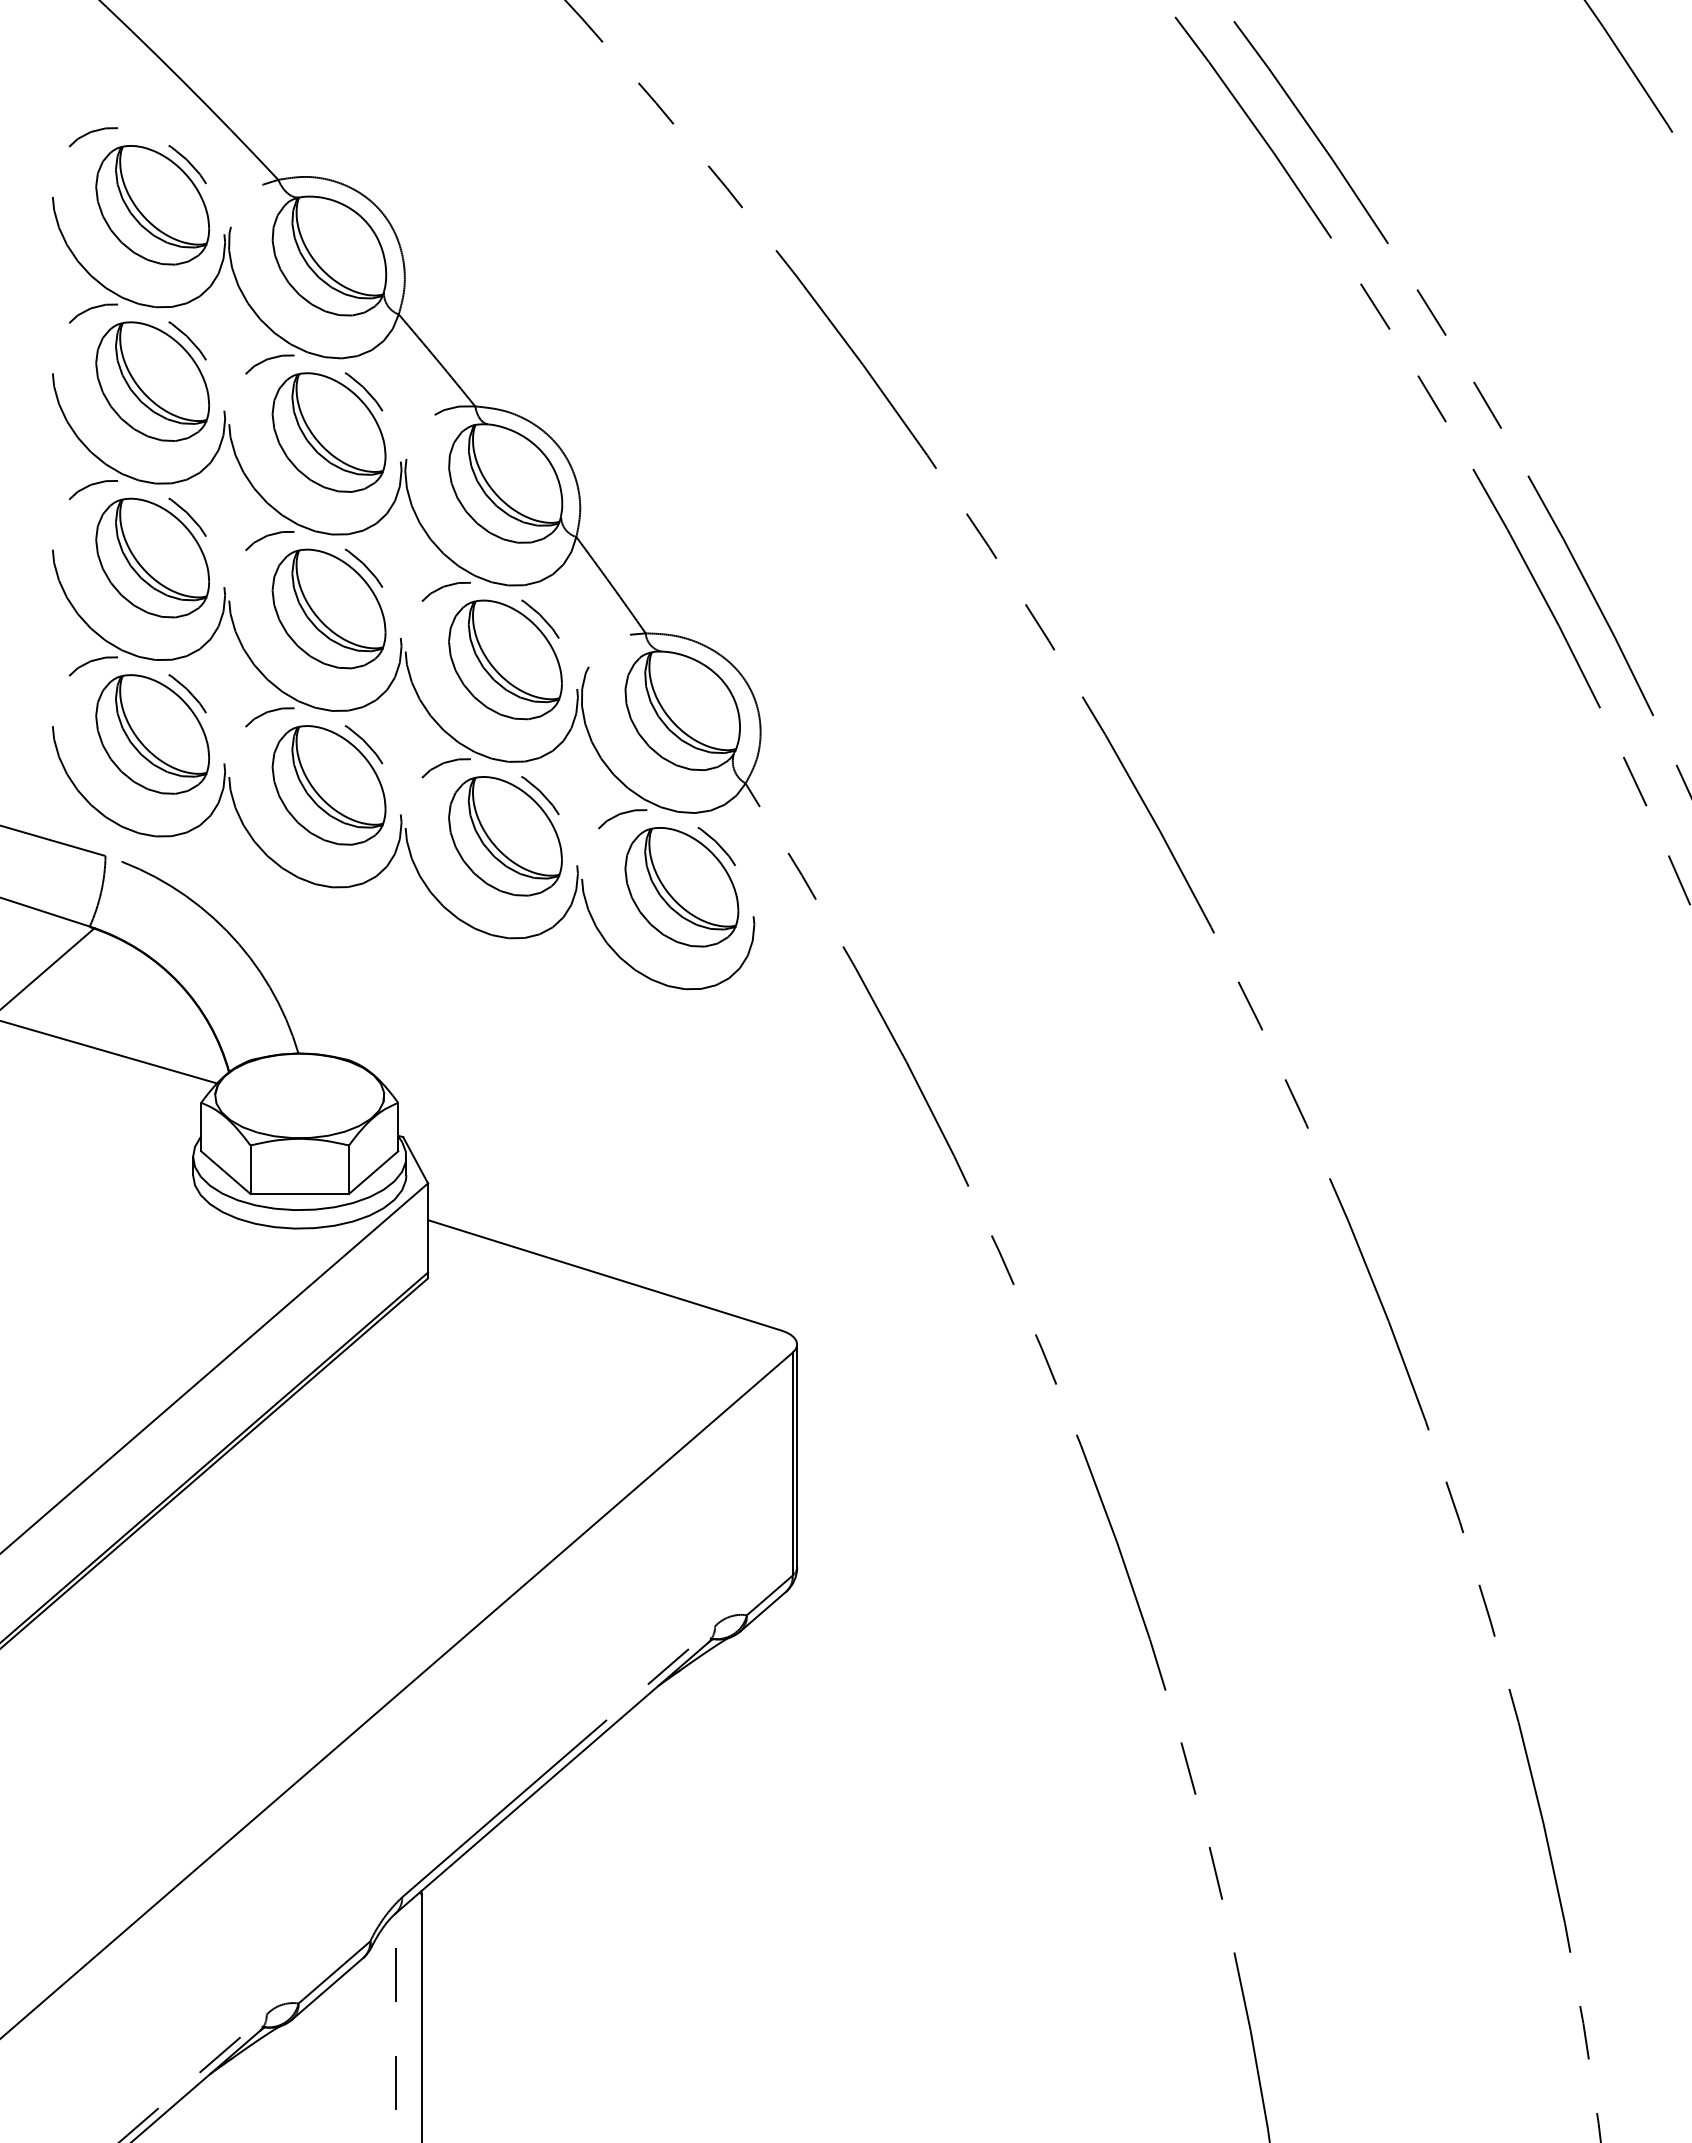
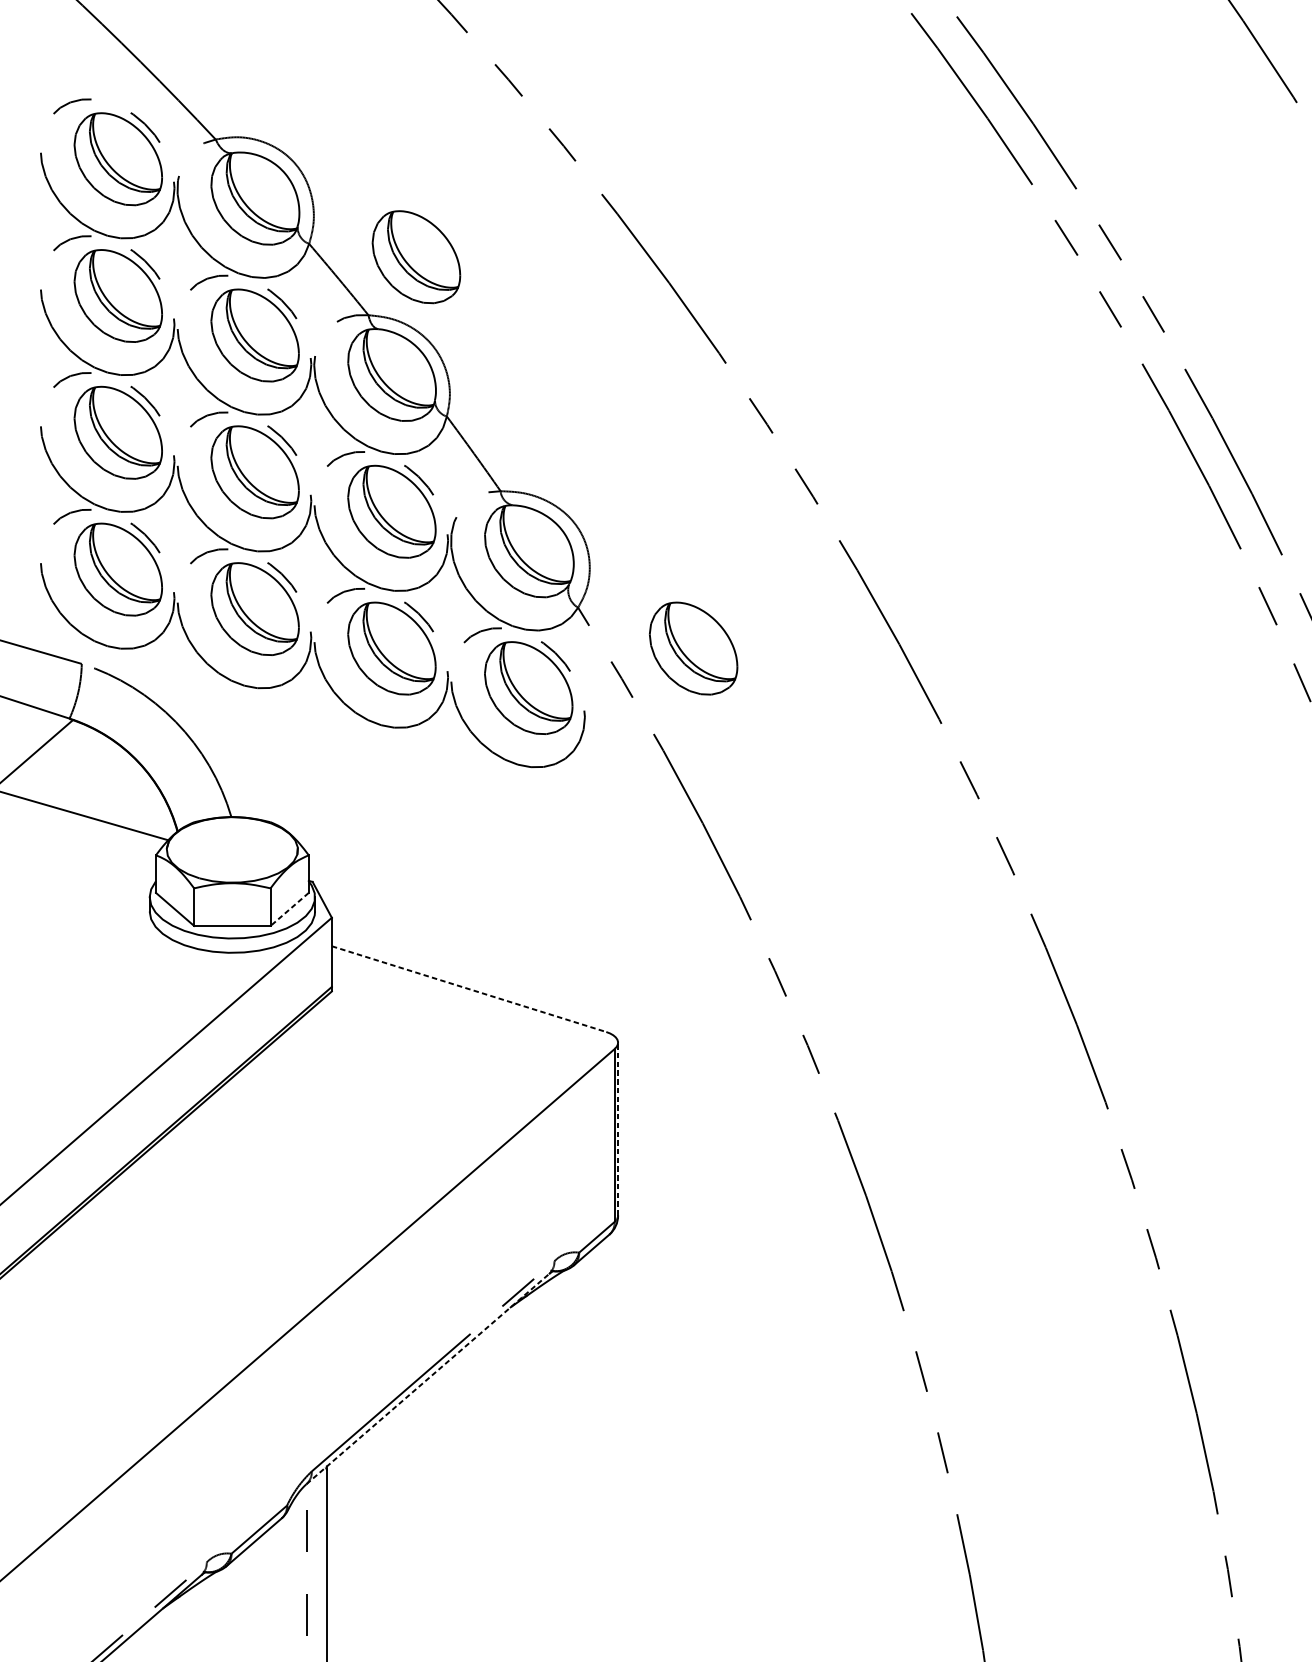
part: (536, 331) -> (415, 257), added
part: (894, 836) -> (693, 648), added
line: (373, 1172) -> (289, 909), solid -> dashed
line: (605, 1275) -> (469, 989), solid -> dashed
line: (797, 1455) -> (618, 1128), solid -> dashed
line: (551, 1778) -> (427, 1379), solid -> dashed

